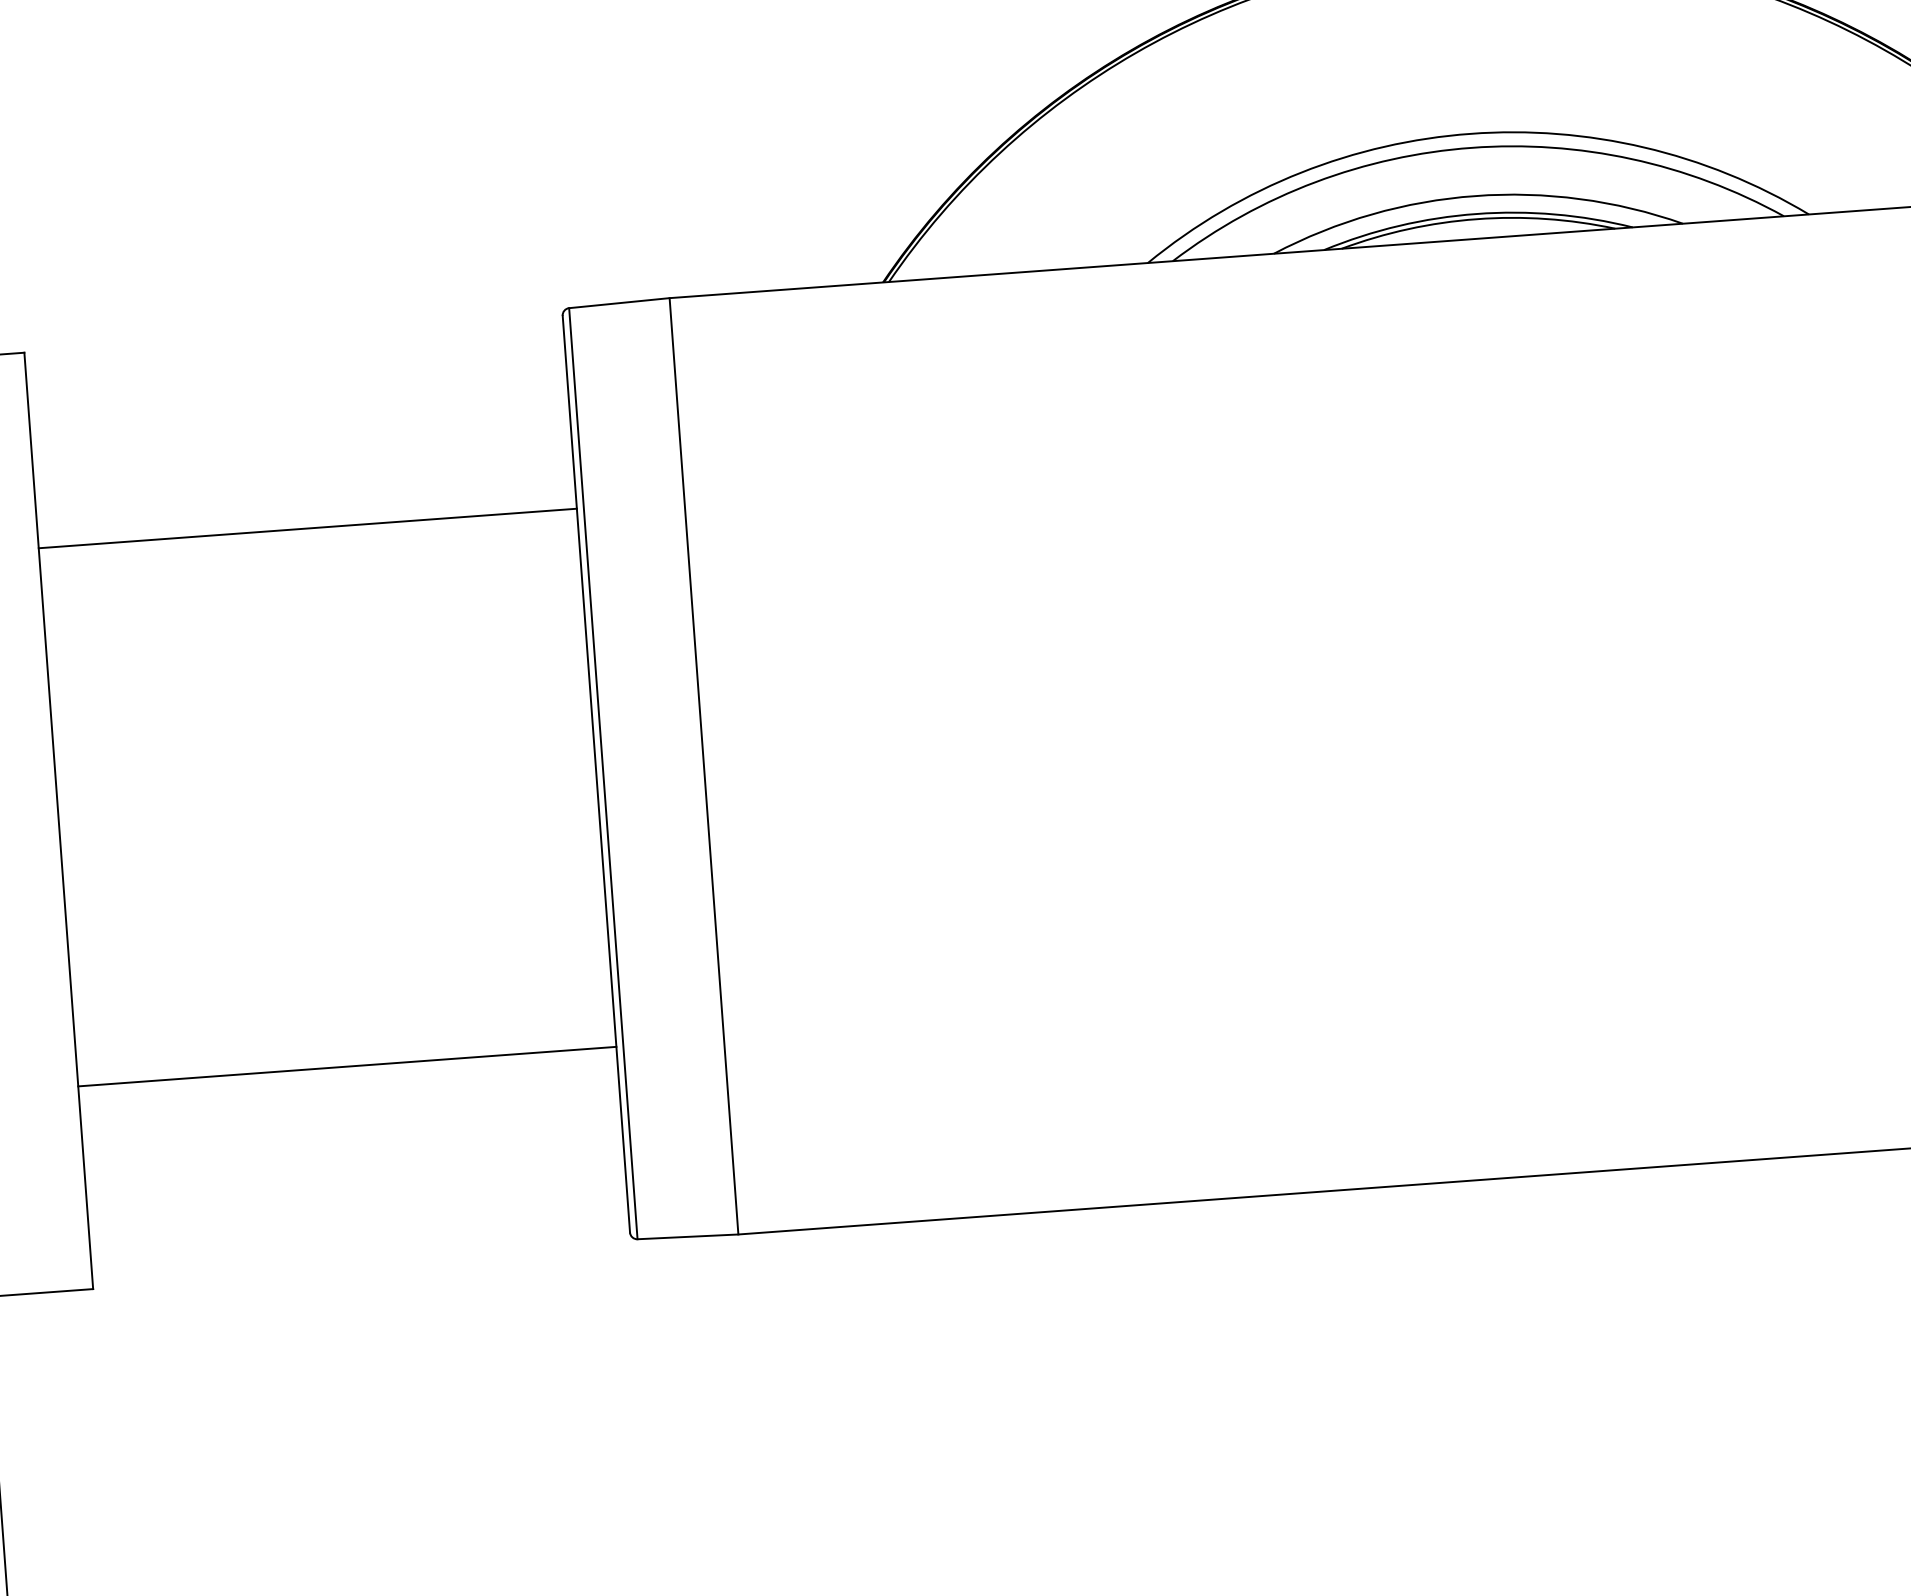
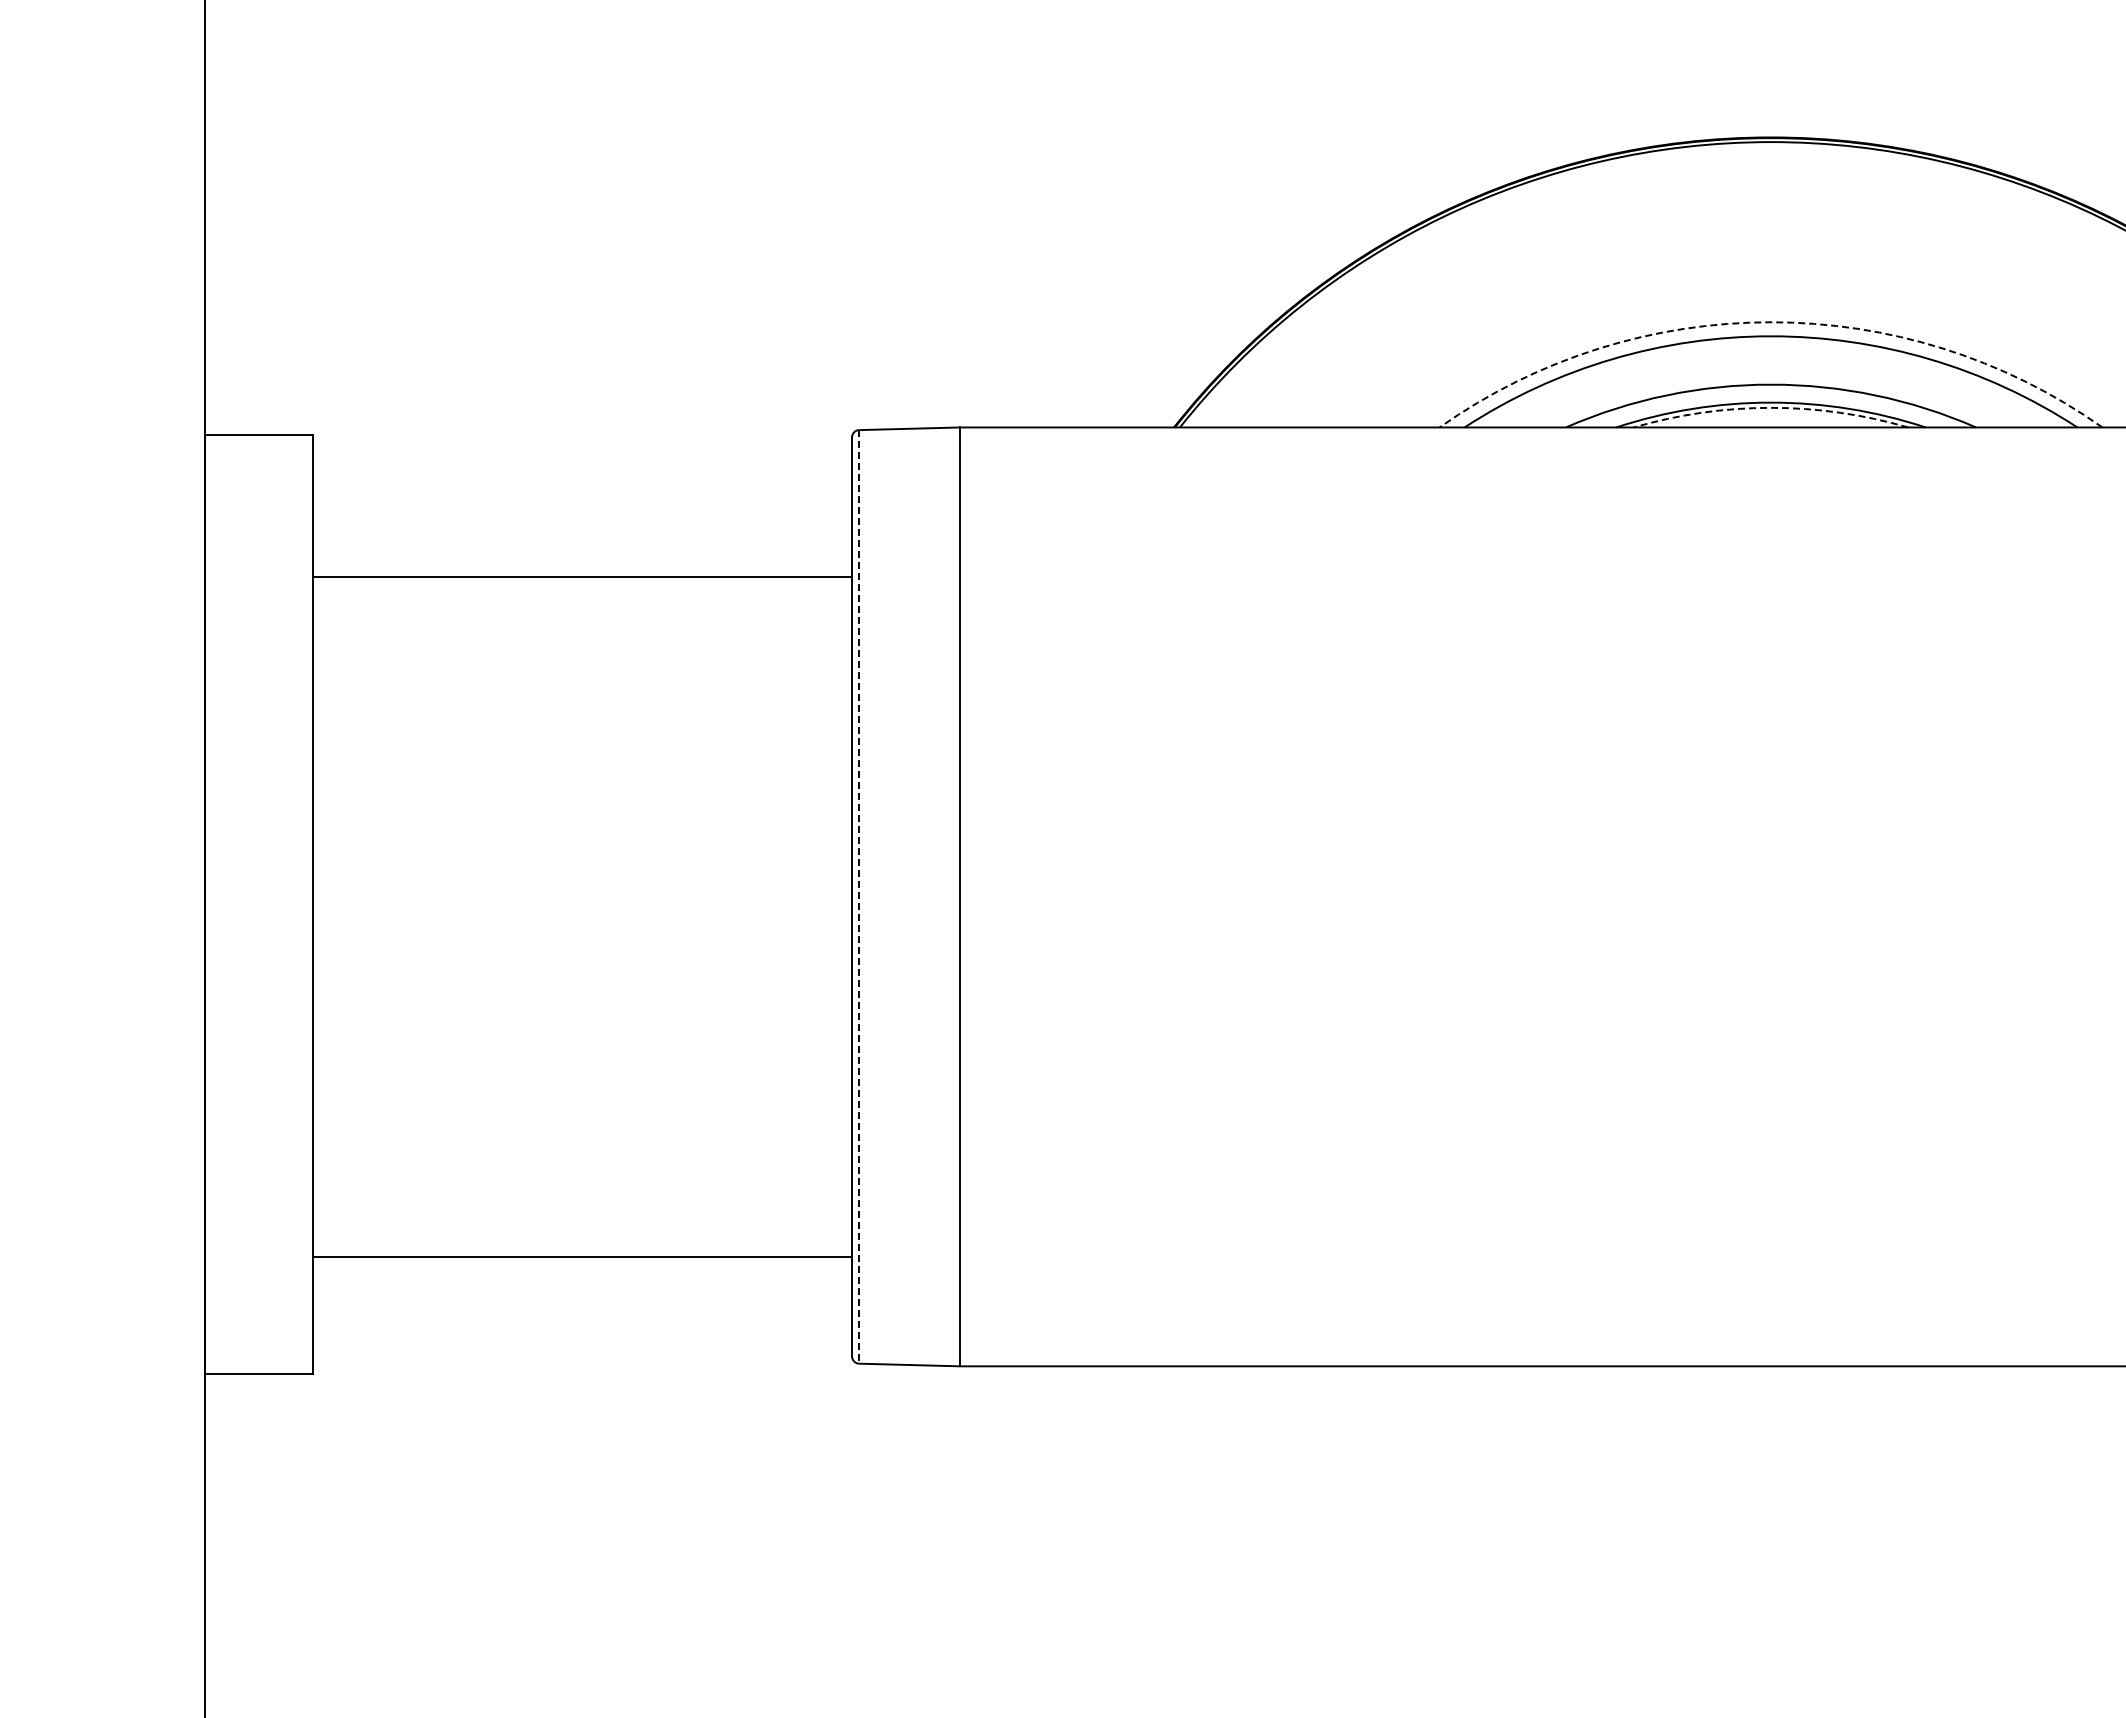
arc: (1471, 134) -> (1771, 322), solid -> dashed
arc: (1477, 218) -> (1771, 407), solid -> dashed
line: (307, 528) -> (582, 576), moved
line: (603, 773) -> (859, 896), solid -> dashed
line: (347, 1066) -> (582, 1257), moved

